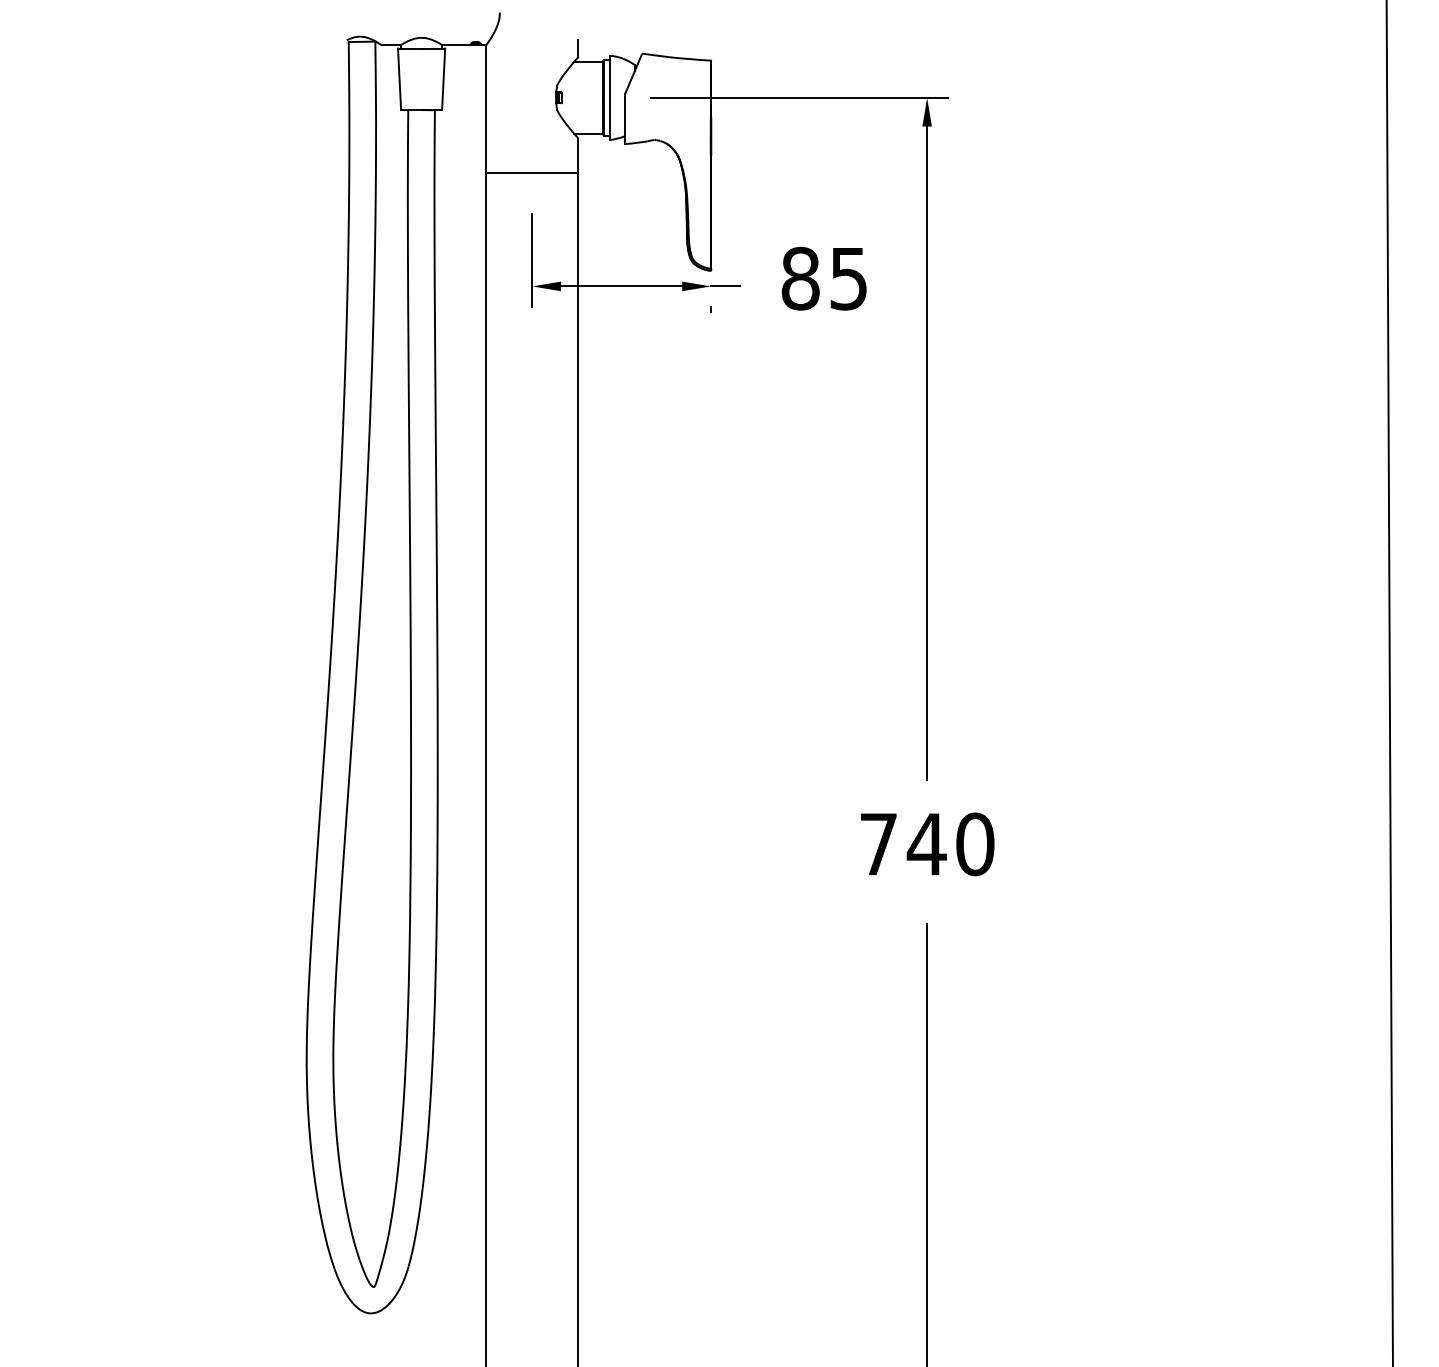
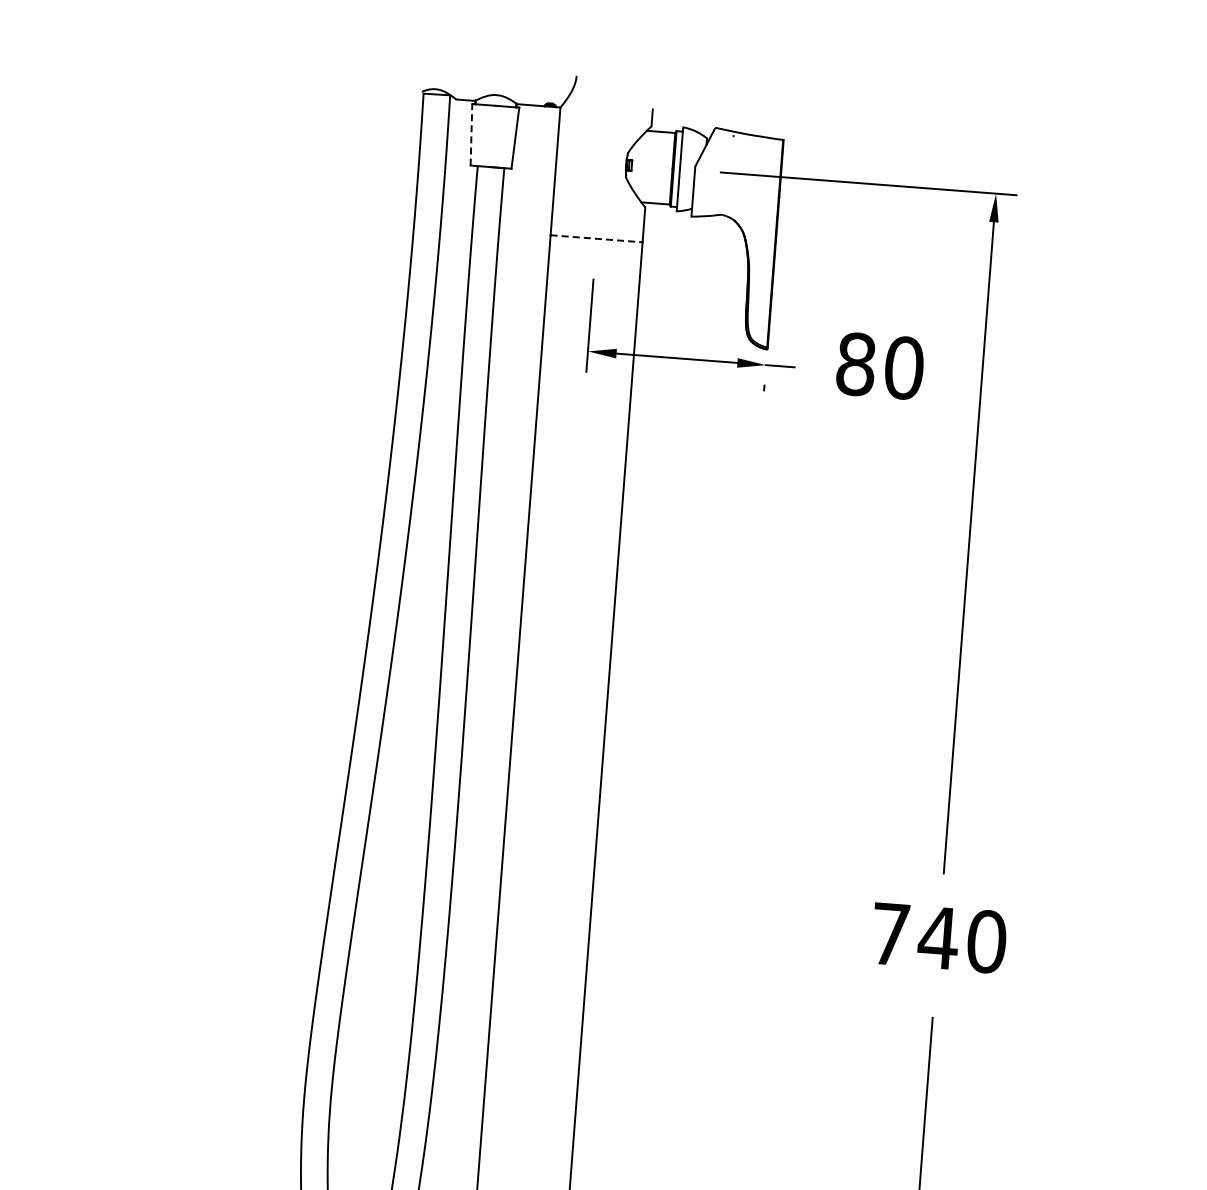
line: (399, 79) -> (471, 134), solid -> dashed
line: (532, 173) -> (596, 238), solid -> dashed
text: (849, 278) -> (904, 367), 85 -> 80

